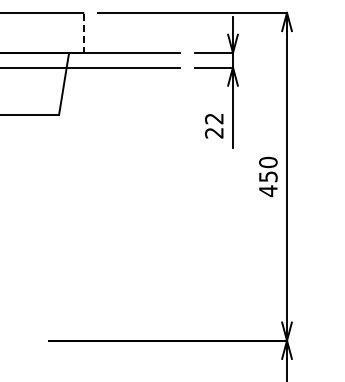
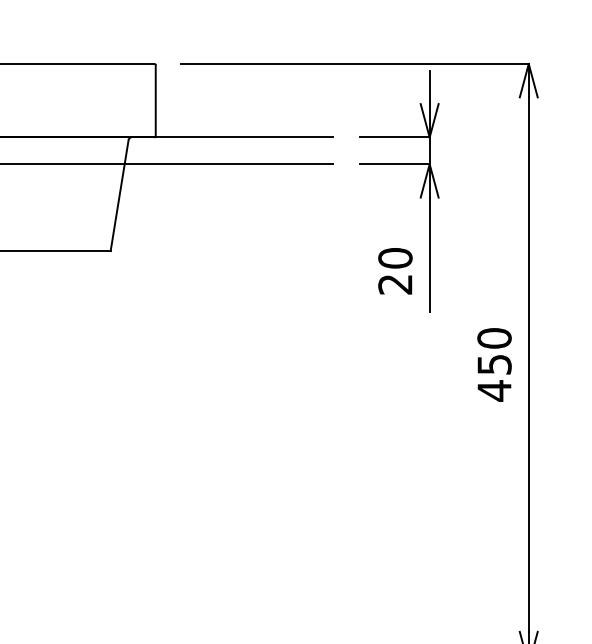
line: (83, 33) -> (155, 101), dashed -> solid
text: (214, 118) -> (395, 257), 22 -> 20

